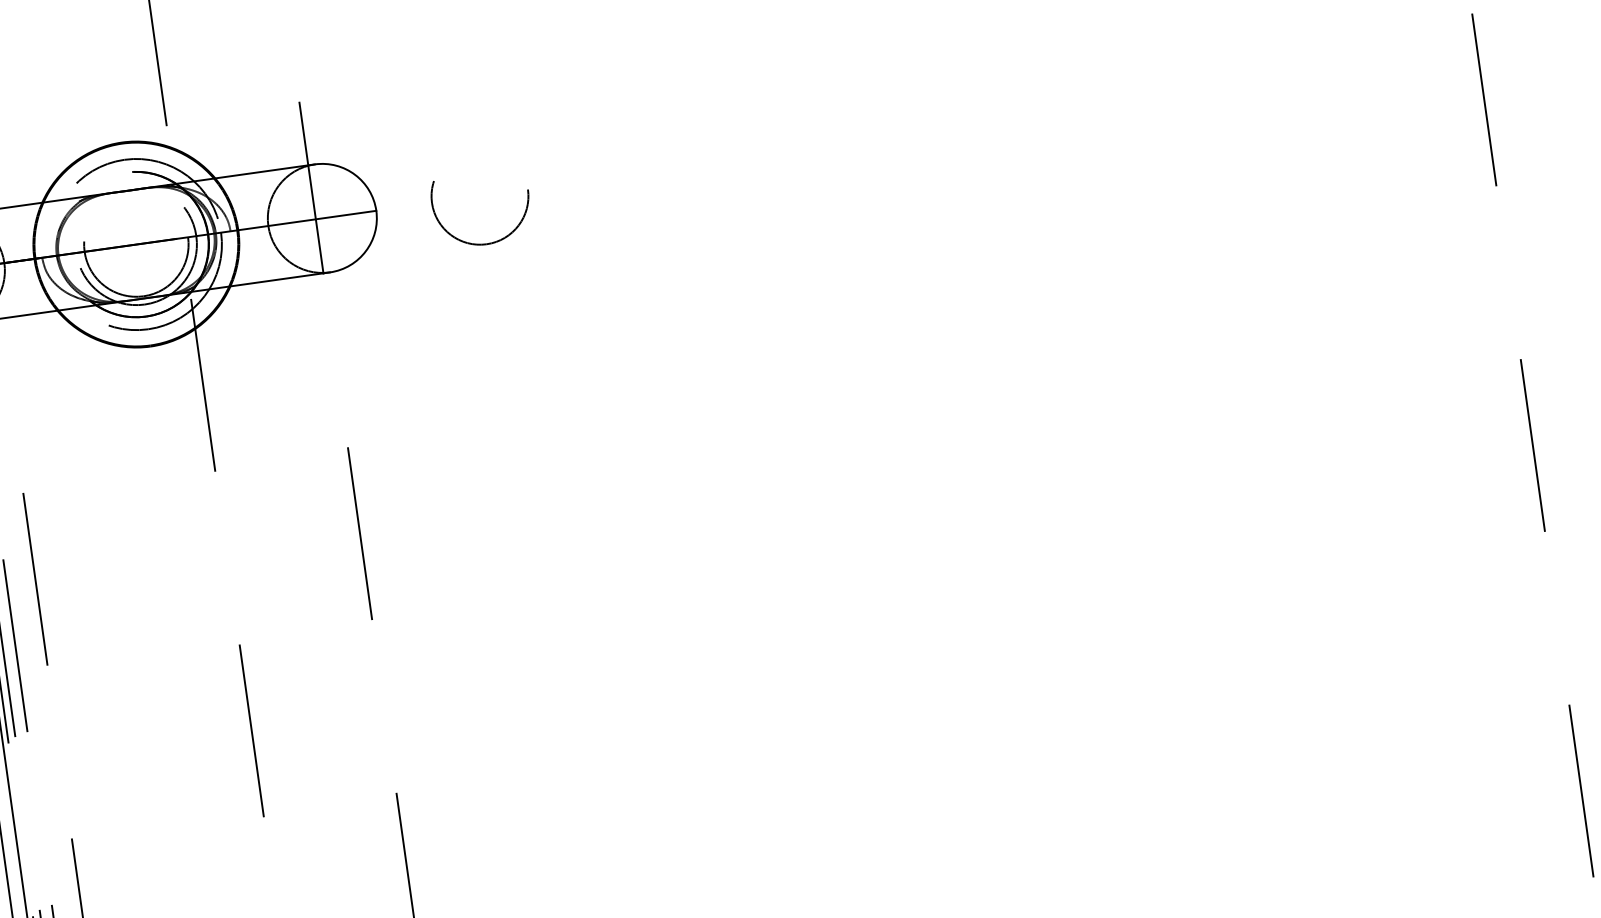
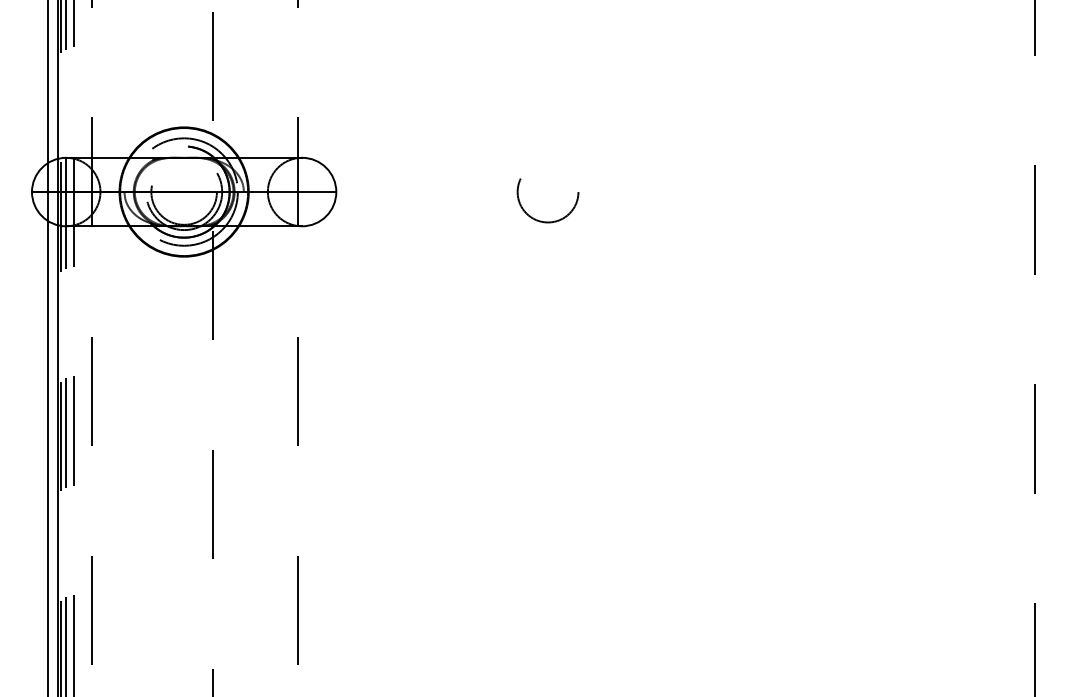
circle: (480, 209) -> (547, 200), moved

